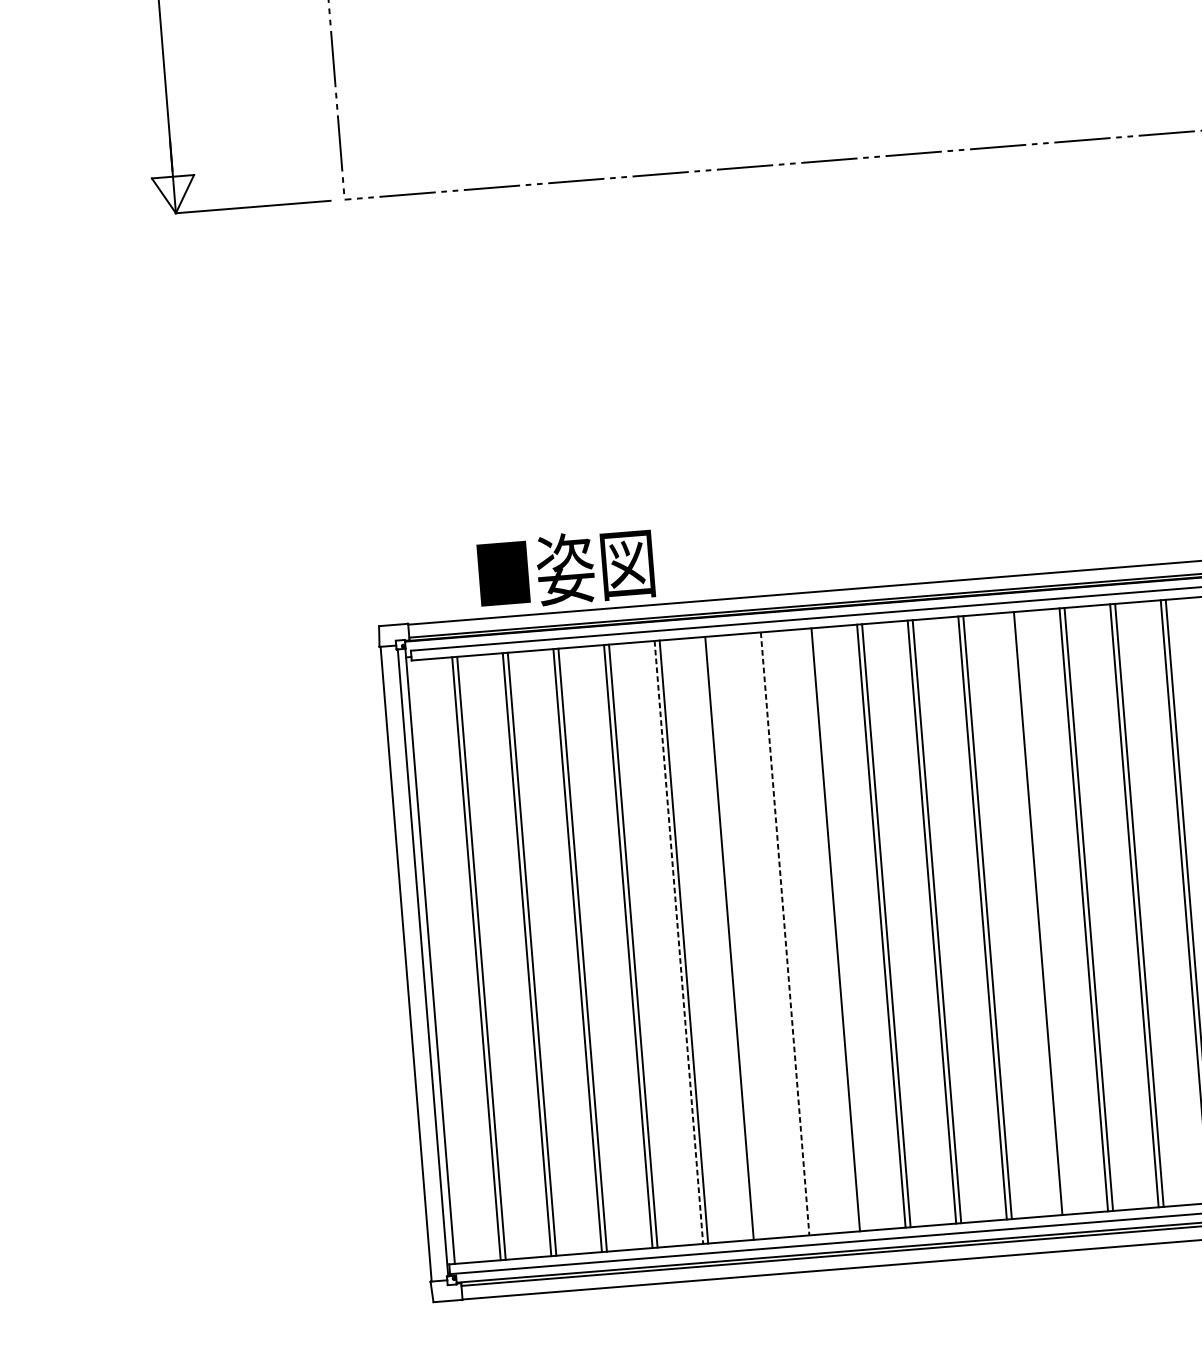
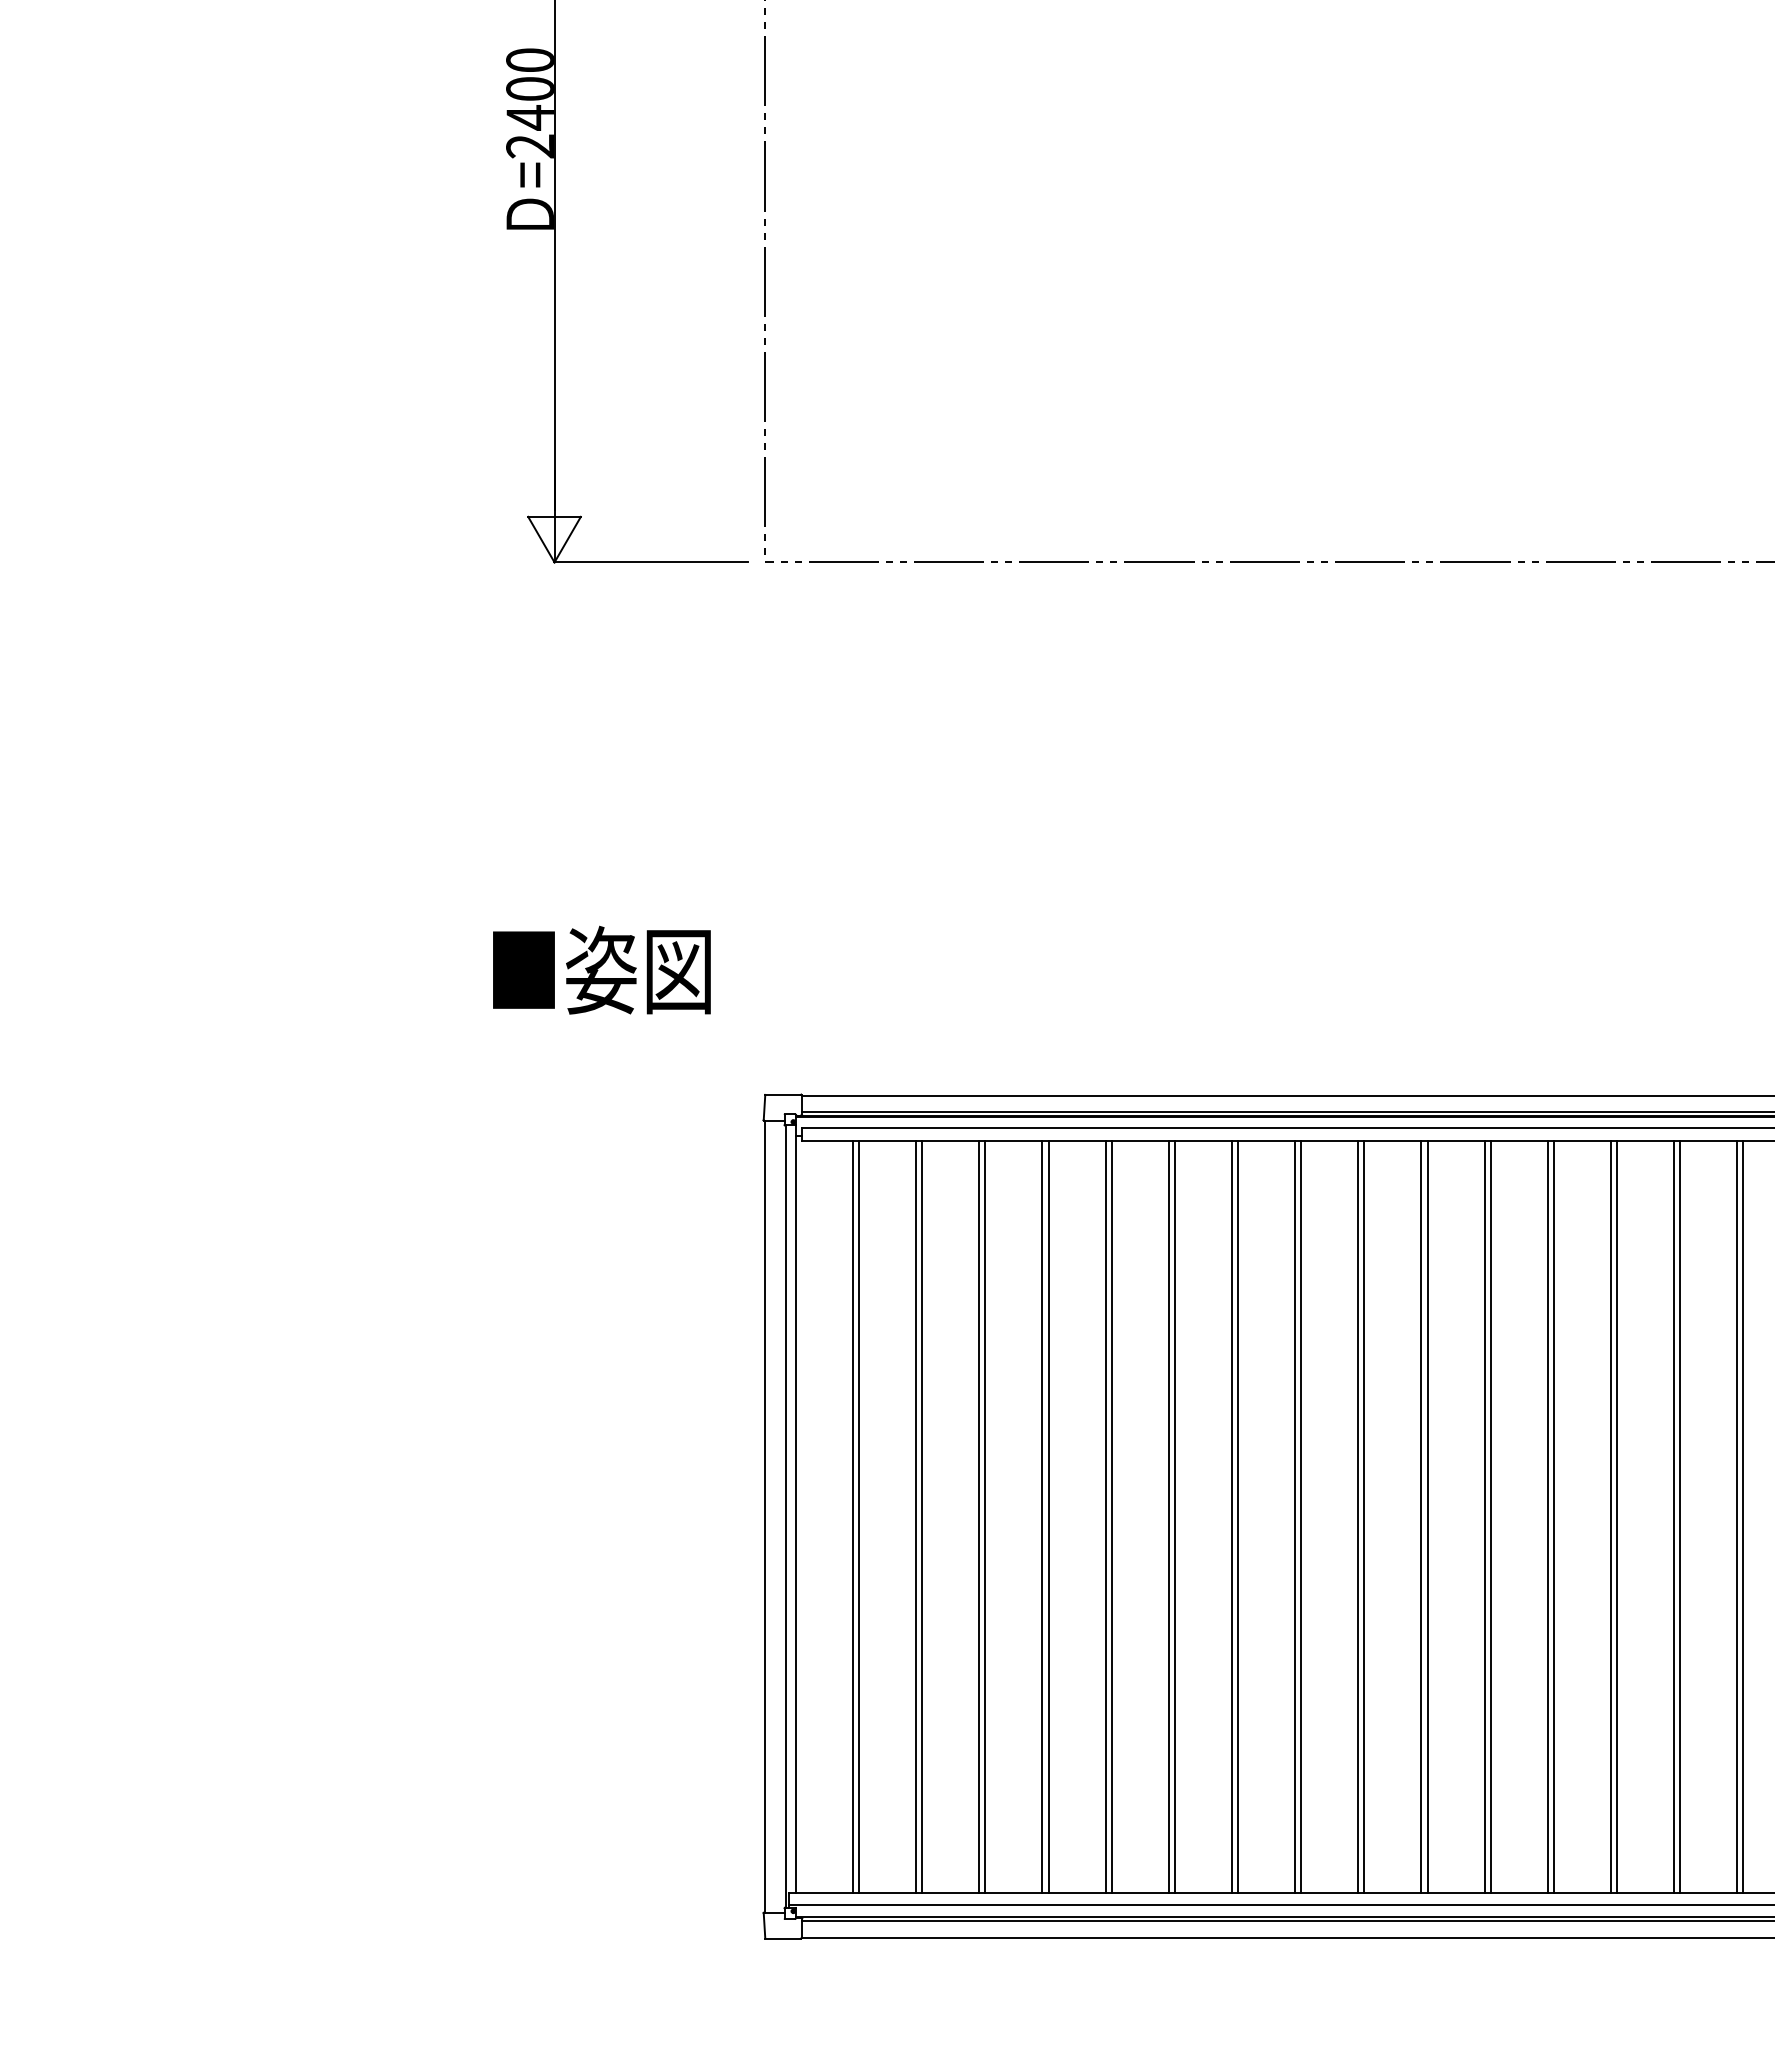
text: (565, 568) -> (601, 969), moved
line: (1033, 913) -> (1547, 1516), added
line: (831, 929) -> (1295, 1516), added
line: (779, 934) -> (1231, 1516), added
line: (785, 934) -> (1238, 1517), dashed -> solid
line: (734, 937) -> (1174, 1516), added
line: (678, 942) -> (1105, 1517), dashed -> solid

